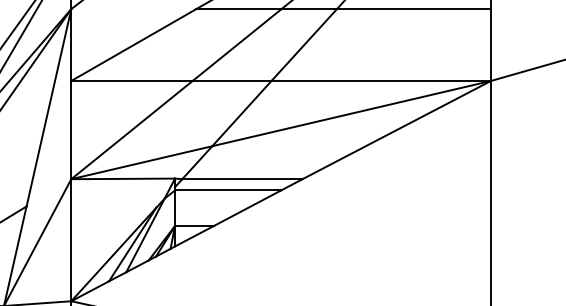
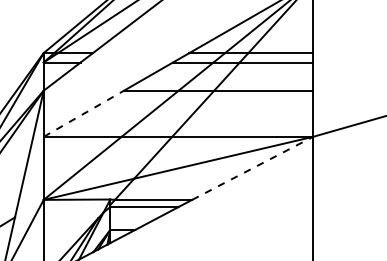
line: (134, 44) -> (84, 113), solid -> dashed
line: (398, 130) -> (253, 168), solid -> dashed

